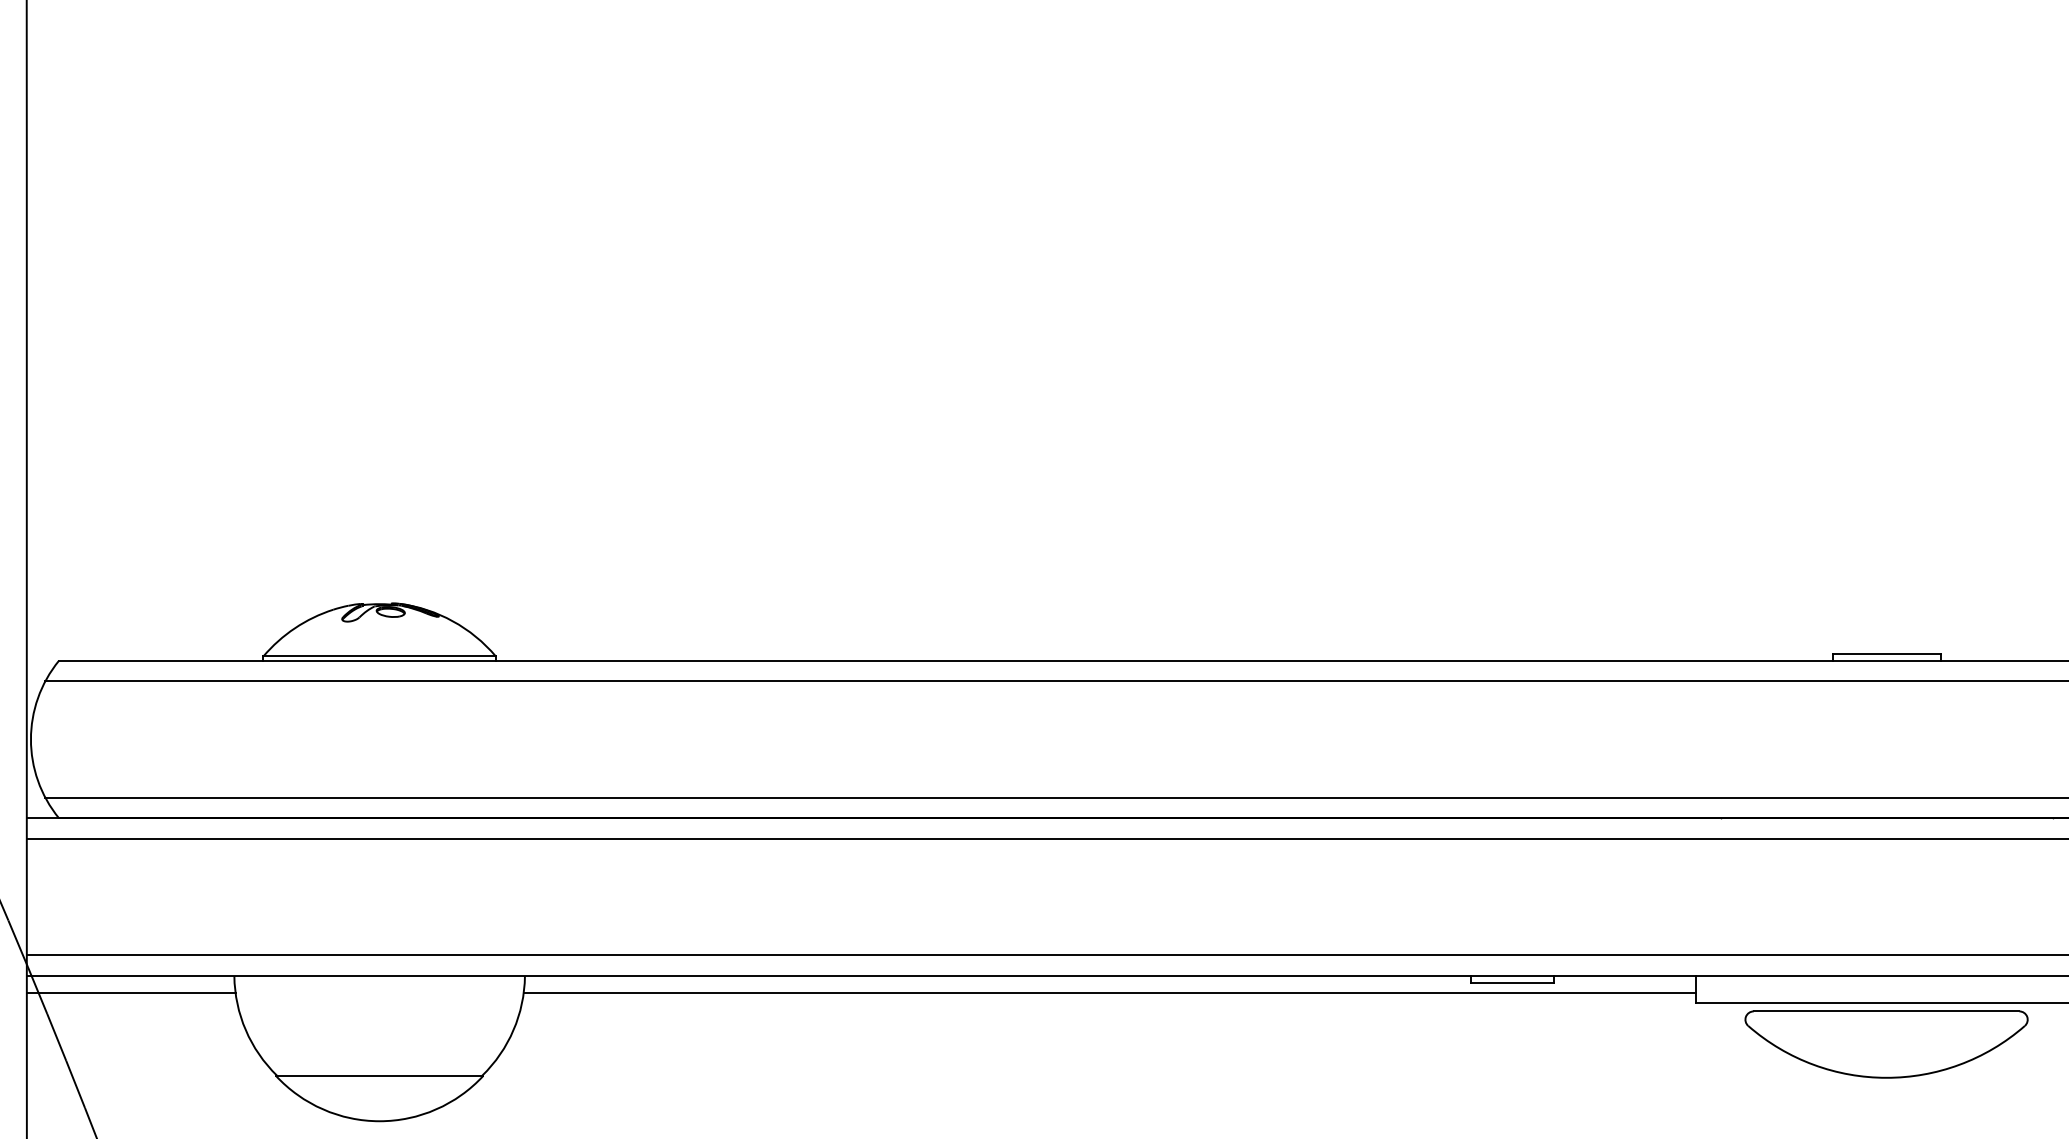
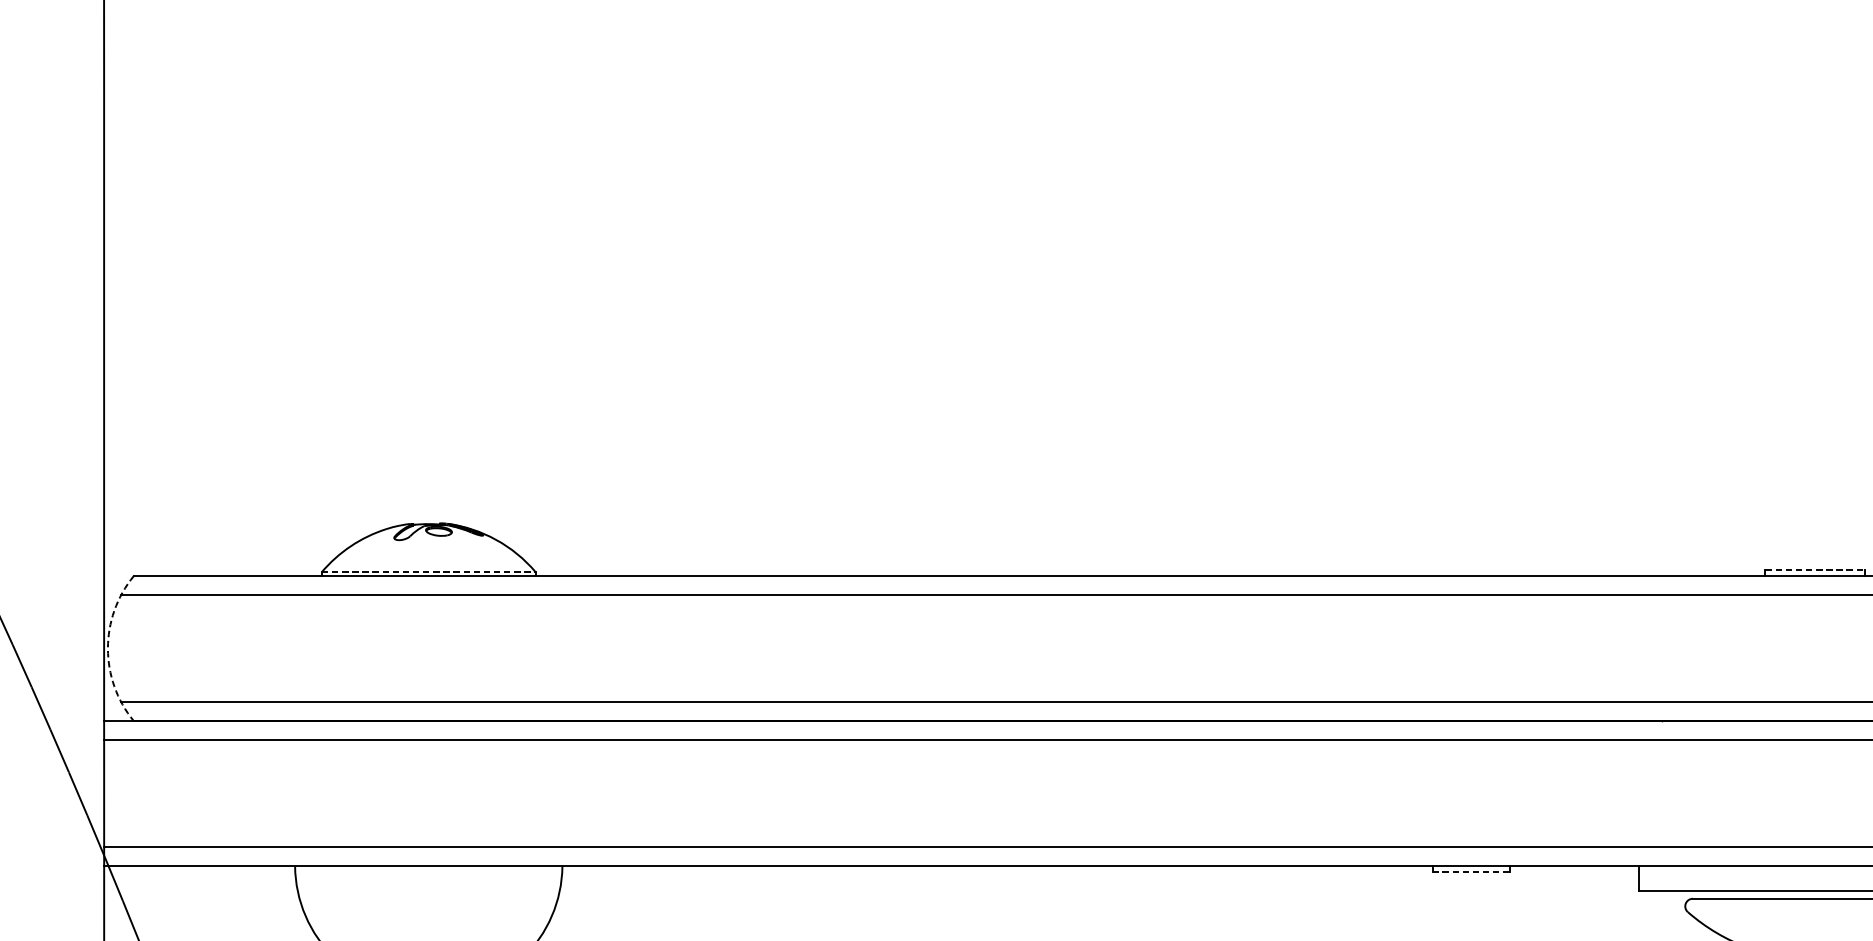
line: (1886, 654) -> (1815, 570), solid -> dashed
line: (380, 656) -> (429, 572), solid -> dashed
arc: (30, 739) -> (107, 648), solid -> dashed
line: (1512, 982) -> (1470, 872), solid -> dashed
line: (130, 992) -> (199, 881), removed
line: (1109, 992) -> (1100, 881), removed

